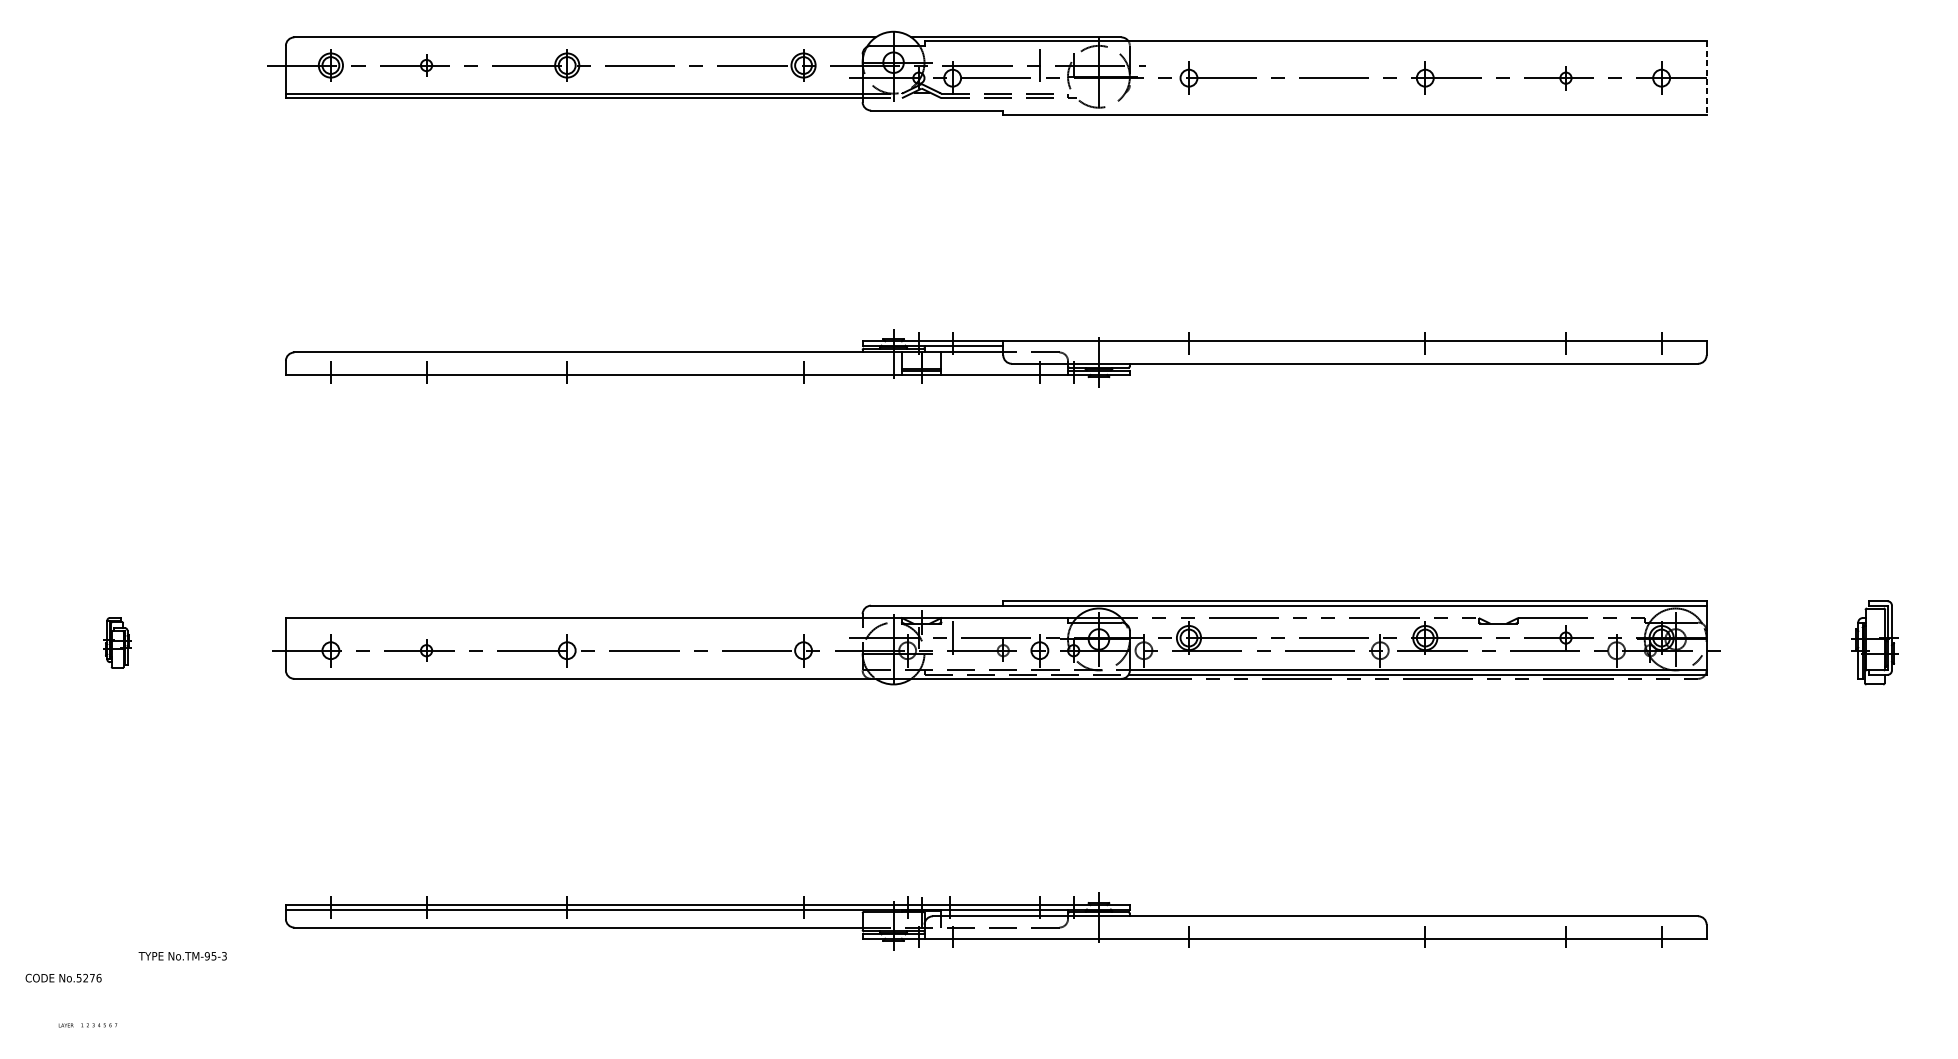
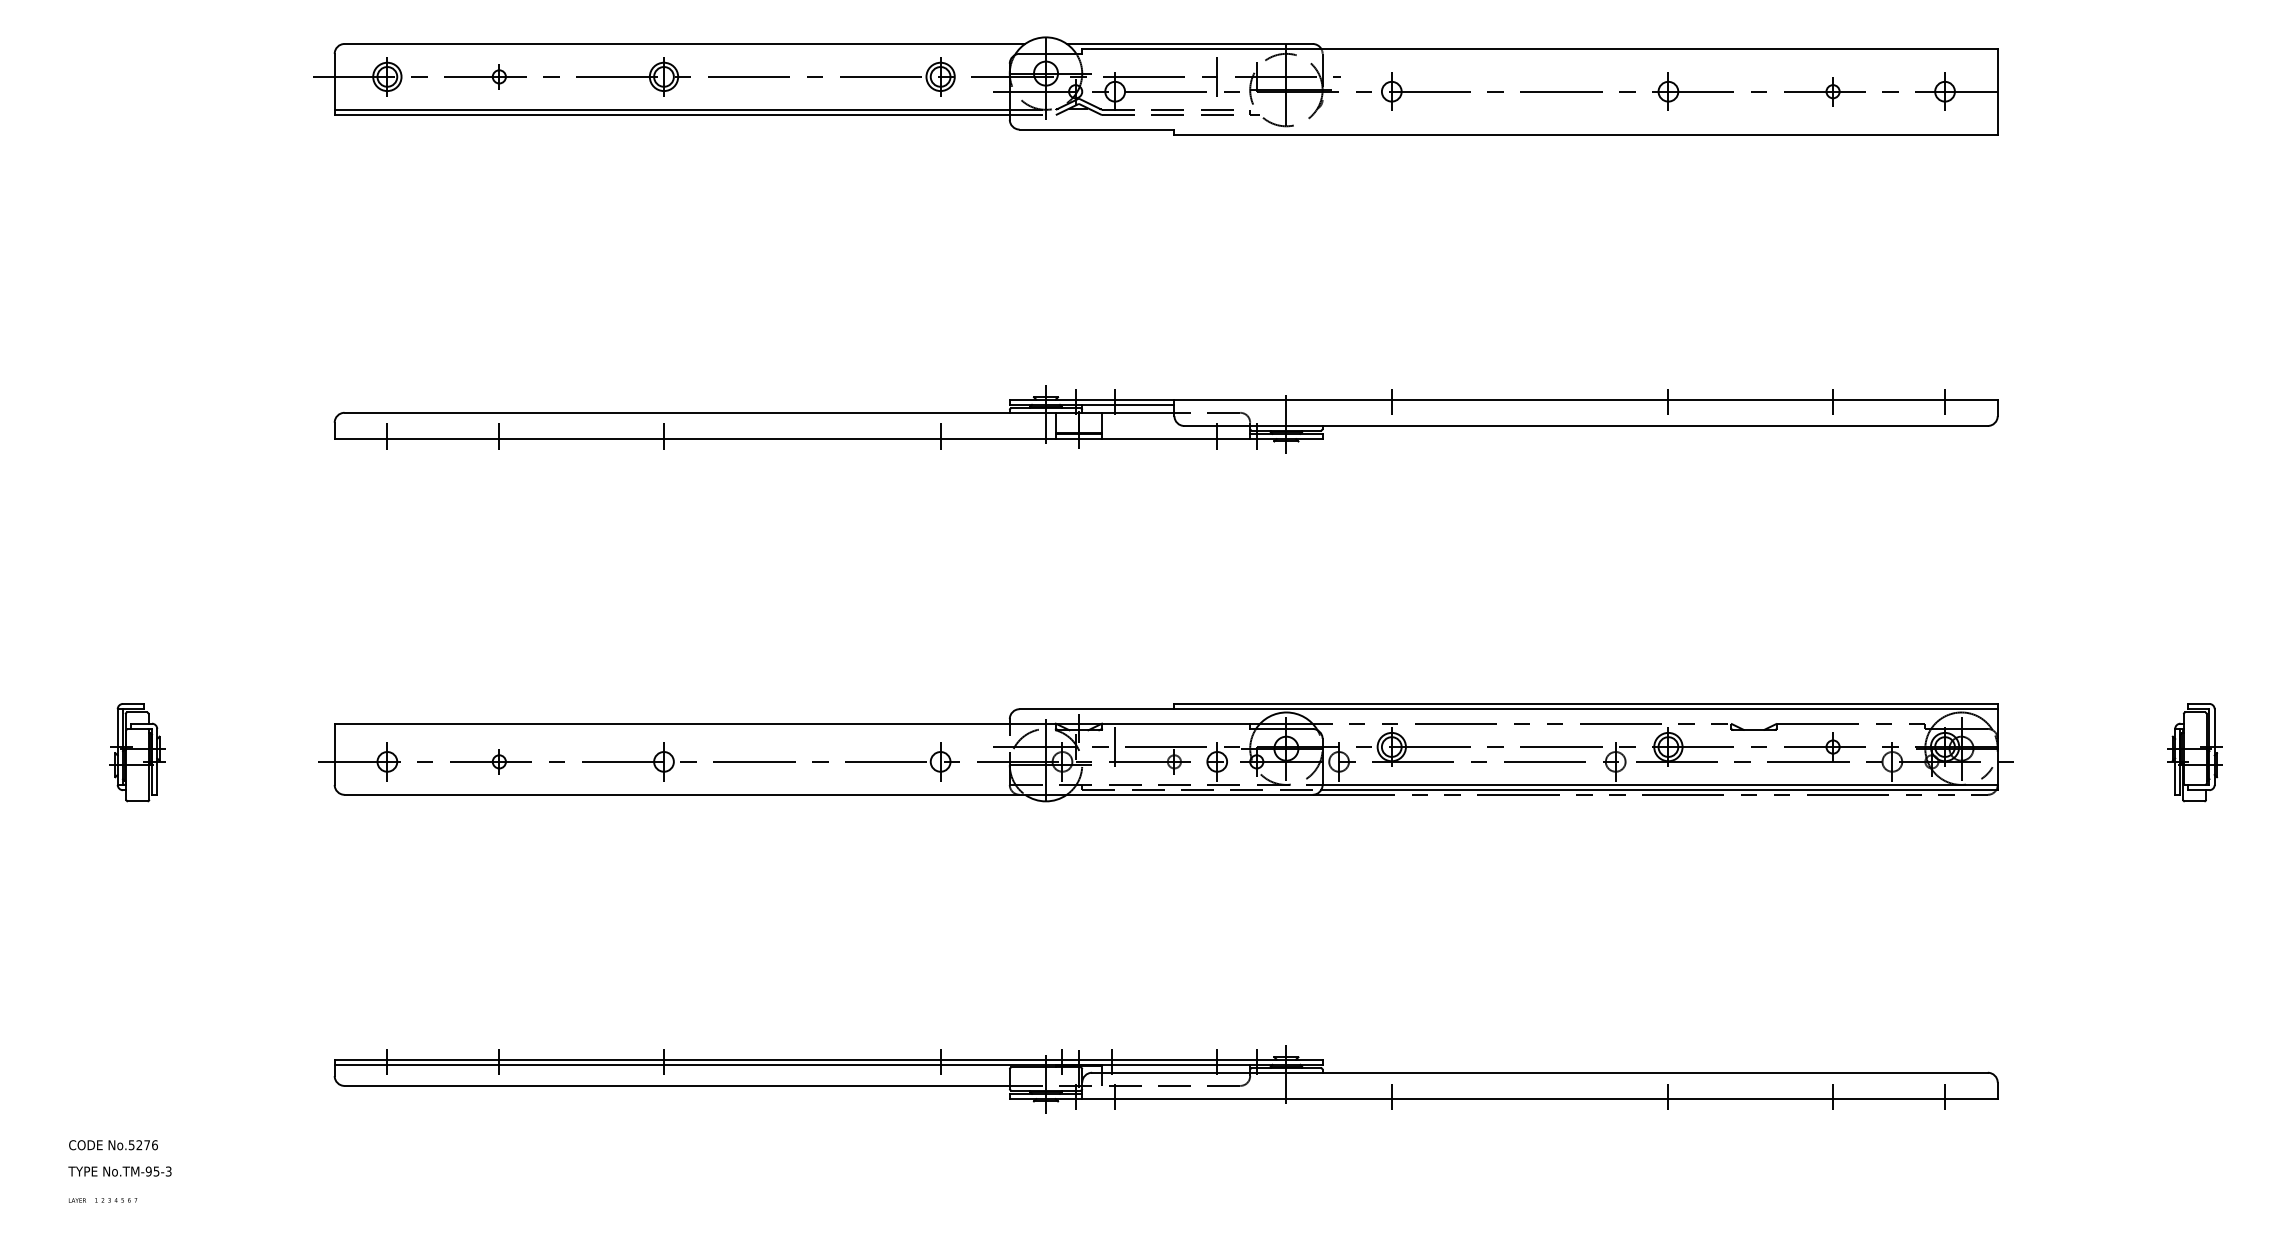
line: (1706, 78) -> (1997, 92), dashed -> solid
part: (117, 642) -> (137, 752), size x1.67
text: (182, 956) -> (119, 1171), moved
text: (63, 978) -> (113, 1145), moved

